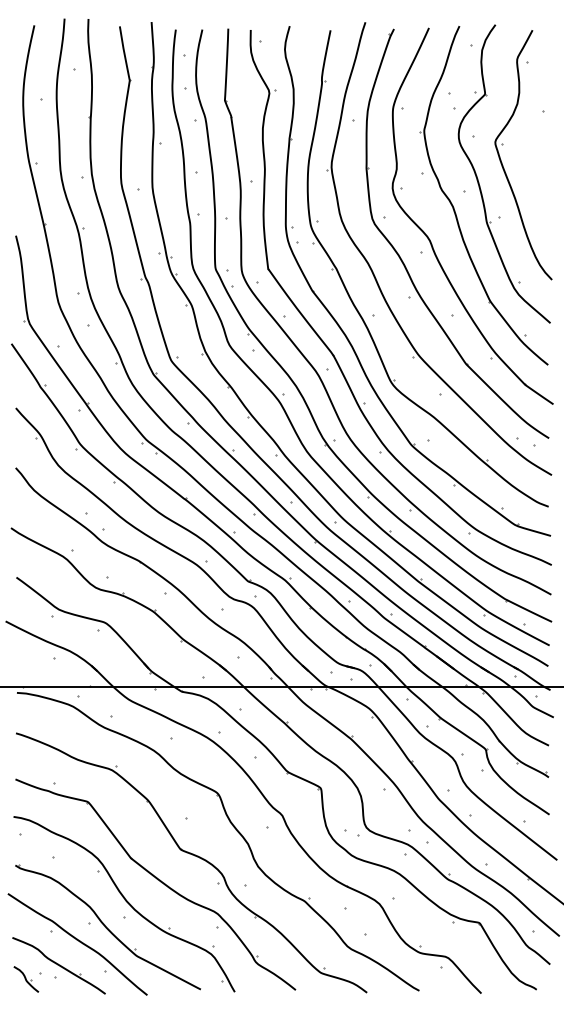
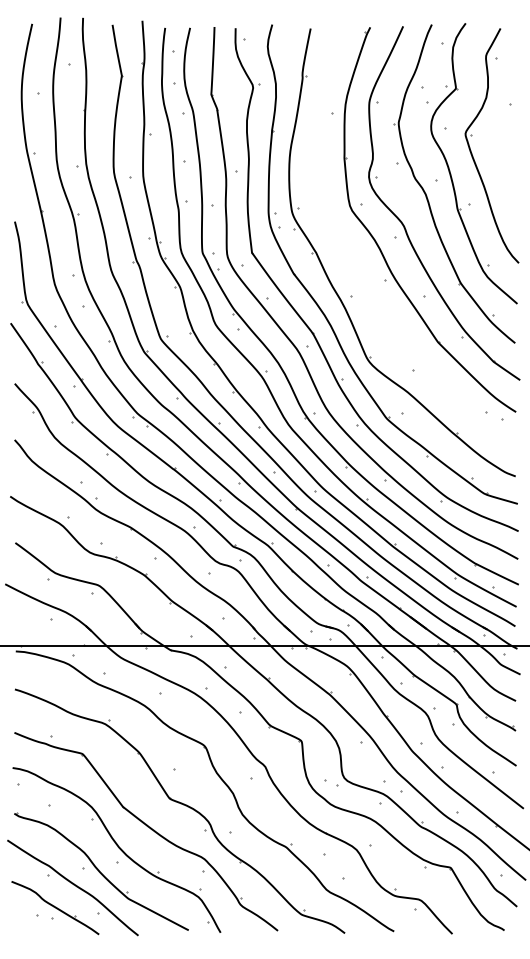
part: (374, 273) -> (351, 257), removed
part: (26, 979) -> (24, 920), removed

